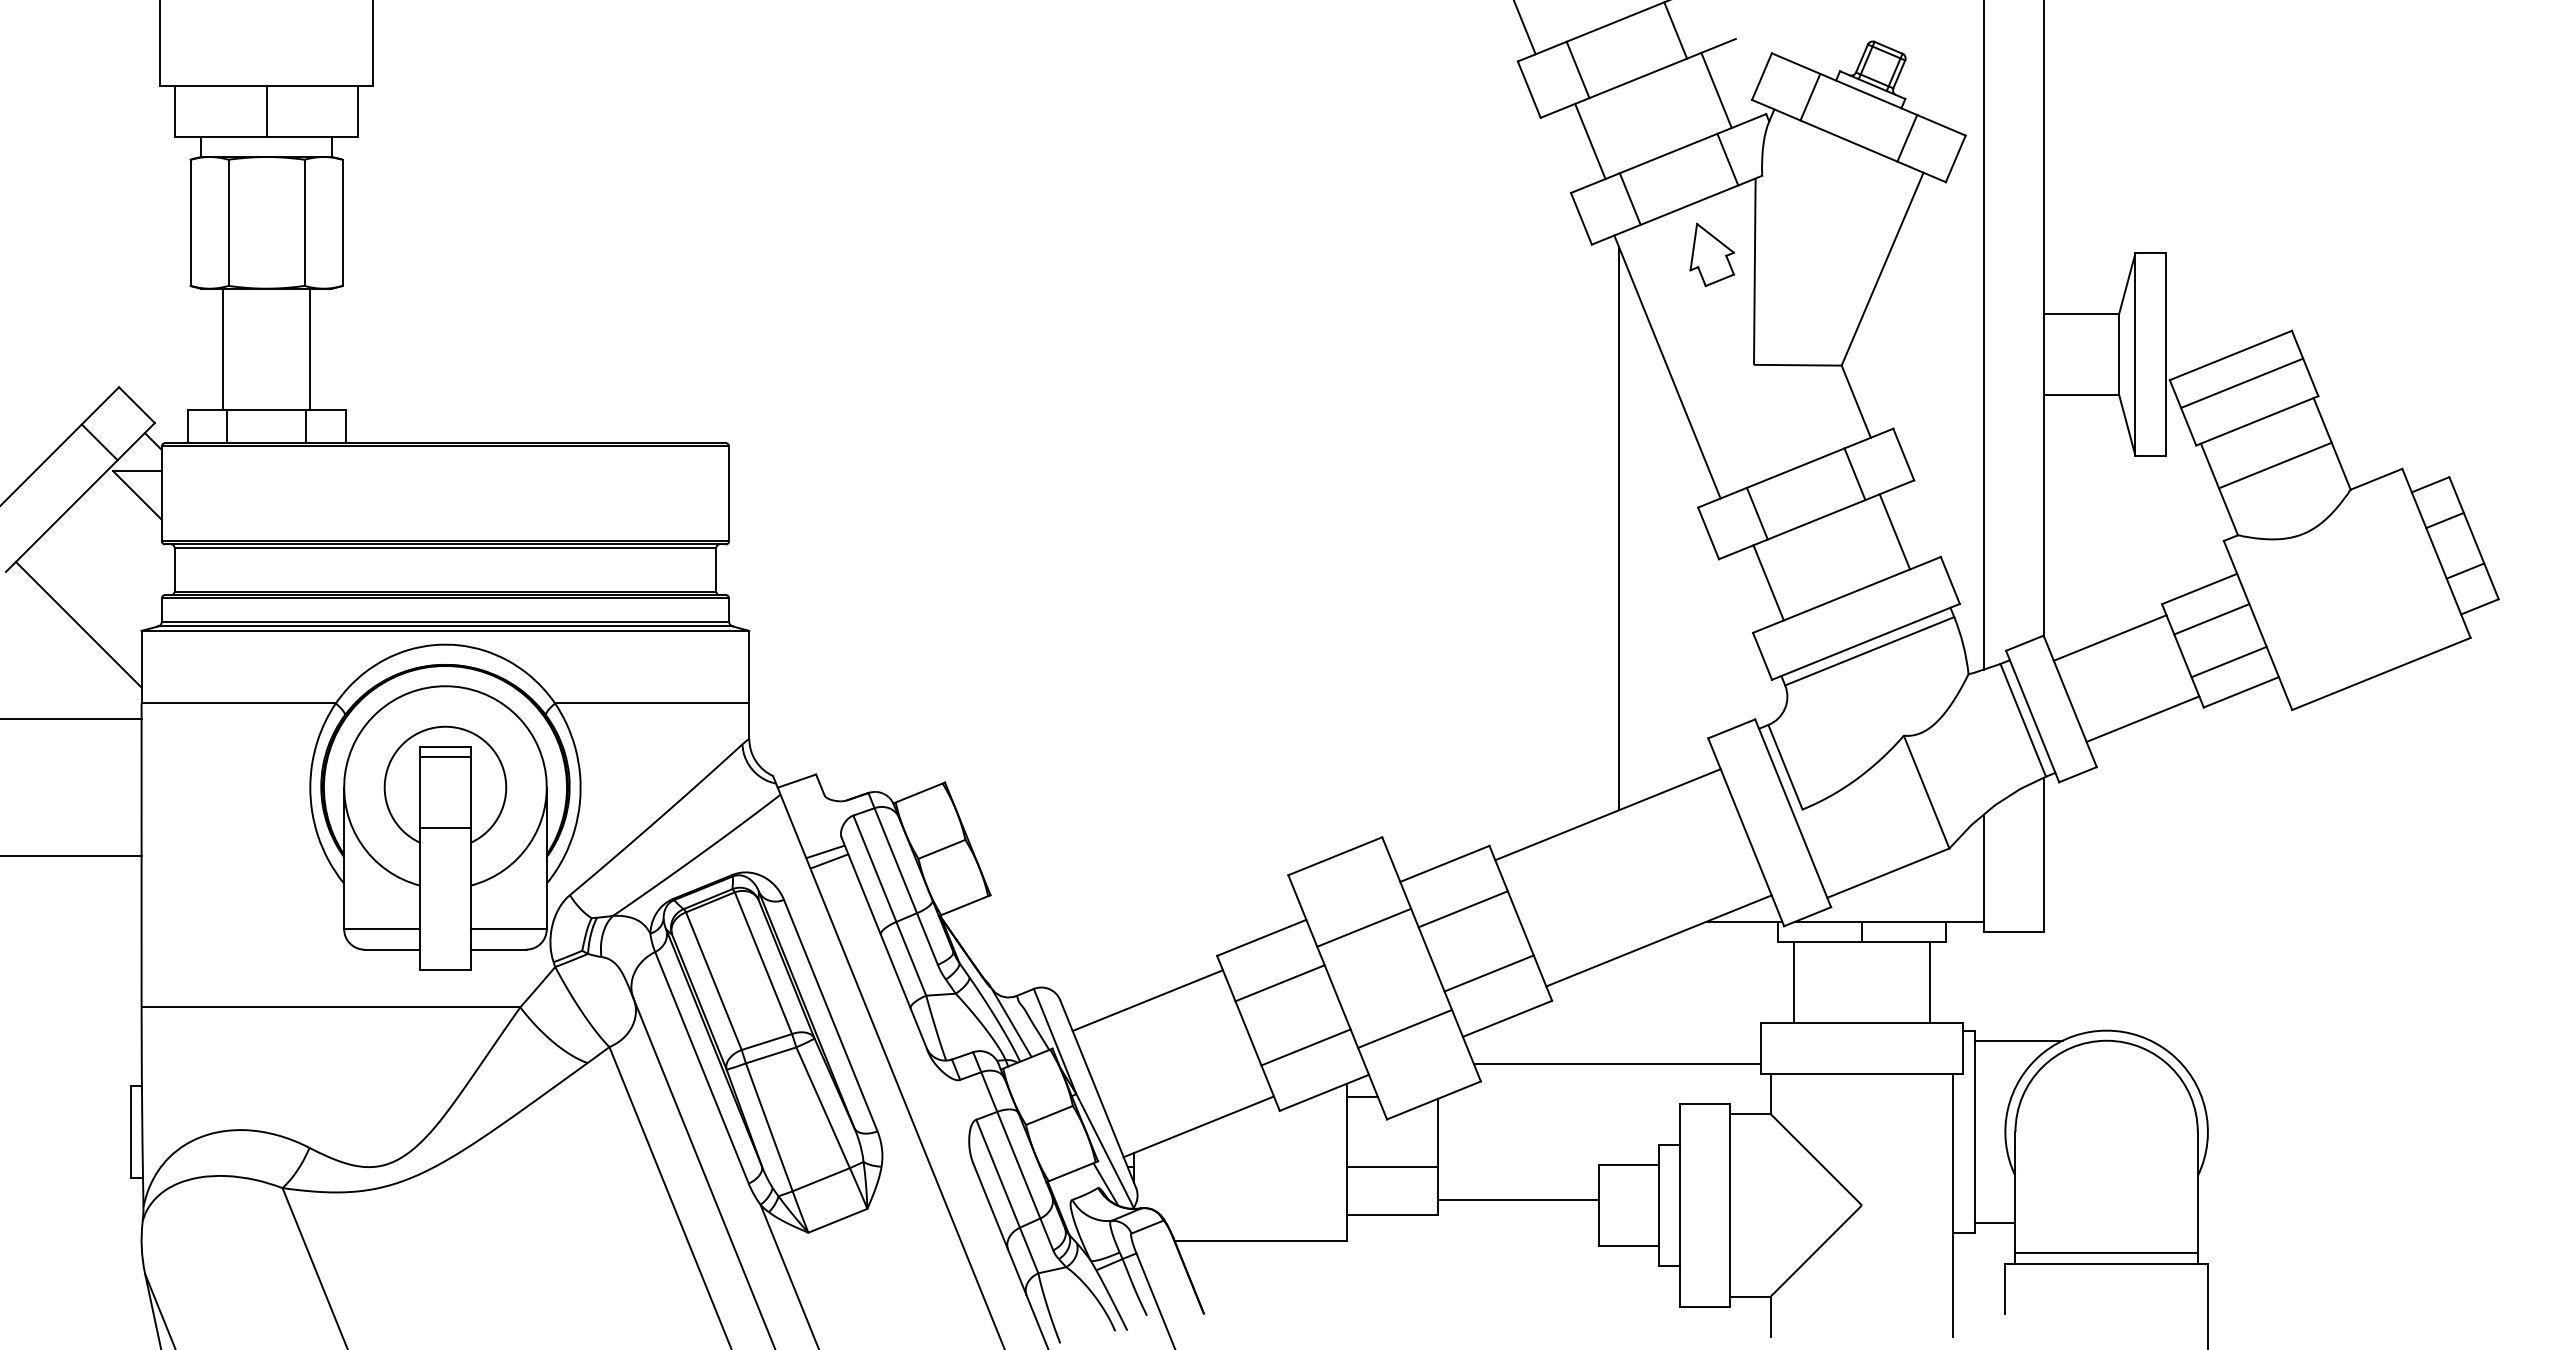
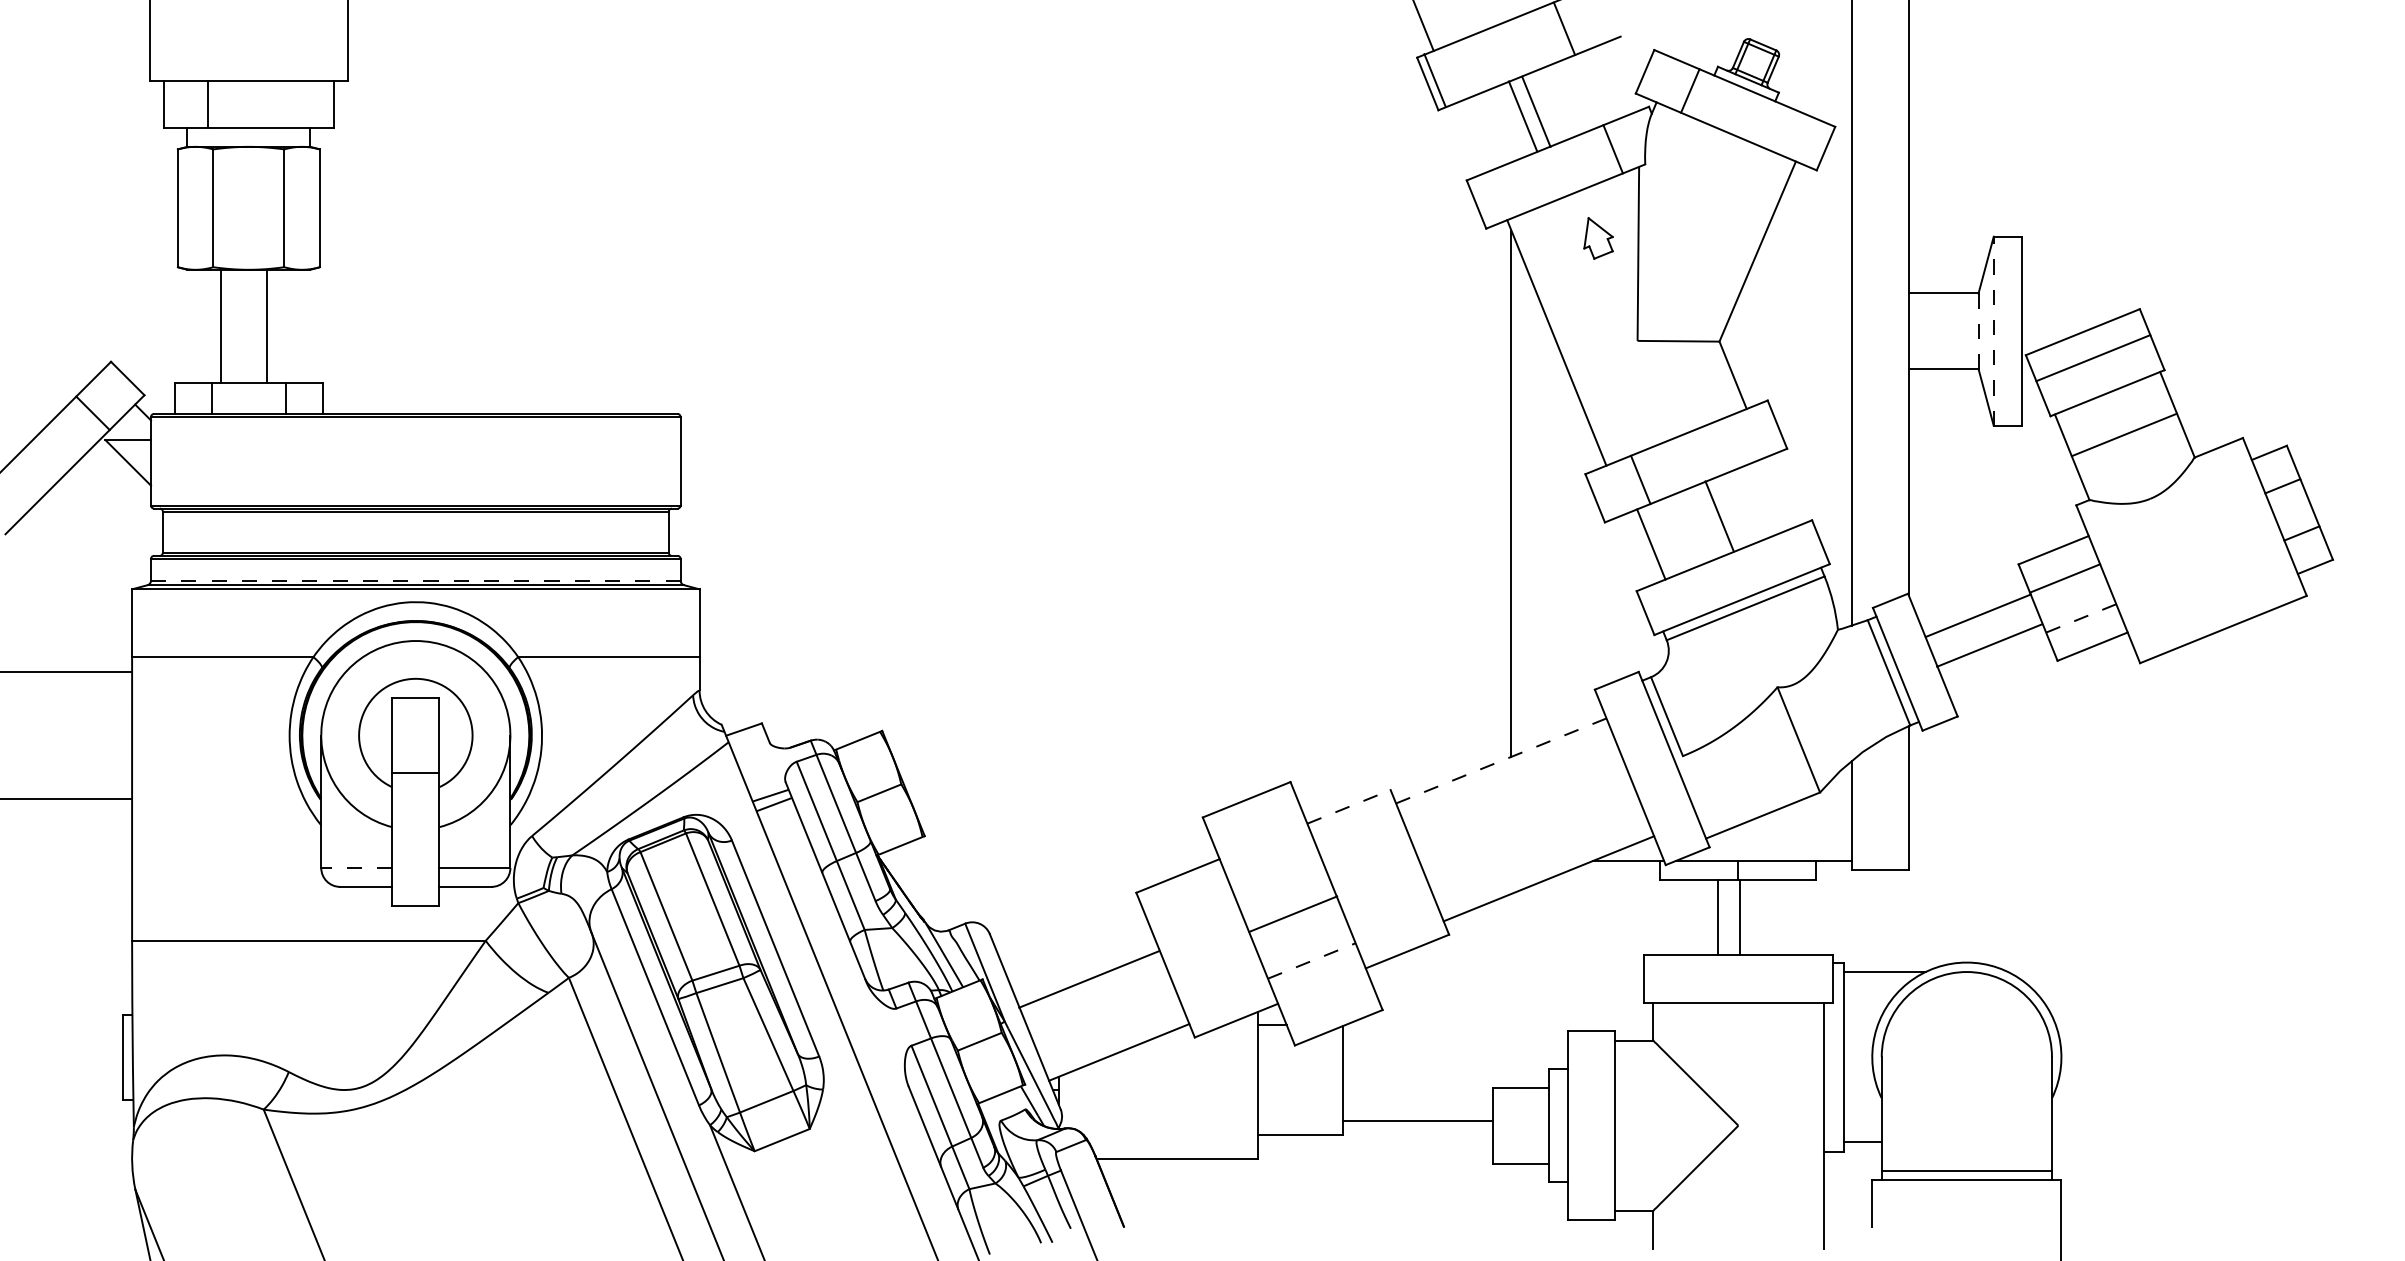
line: (1577, 69) -> (1434, 80), moved
line: (1716, 90) -> (1536, 111), moved
line: (266, 111) -> (207, 104), moved
line: (1907, 138) -> (1780, 129), removed
line: (1590, 141) -> (1523, 116), moved
line: (1629, 198) -> (1521, 185), removed
part: (1711, 255) -> (1597, 238), size x0.7
line: (222, 349) -> (266, 326), moved
line: (310, 349) -> (220, 326), moved
line: (2119, 354) -> (1978, 331), solid -> dashed
line: (2135, 354) -> (1993, 331), solid -> dashed
line: (1854, 474) -> (1731, 443), removed
line: (1894, 531) -> (1719, 516), moved
line: (445, 621) -> (415, 580), solid -> dashed
line: (78, 624) -> (73, 583), removed
line: (2109, 637) -> (1989, 644), moved
line: (2229, 662) -> (2081, 618), solid -> dashed
line: (2142, 718) -> (1977, 615), moved
line: (445, 757) -> (415, 707), removed
line: (1608, 814) -> (1501, 760), solid -> dashed
line: (1445, 863) -> (1349, 806), solid -> dashed
line: (1462, 909) -> (1365, 849), removed
line: (1364, 927) -> (1293, 913), moved
line: (382, 929) -> (357, 868), solid -> dashed
line: (1488, 973) -> (1389, 909), removed
line: (1793, 982) -> (1717, 917), moved
line: (1930, 982) -> (1740, 917), moved
line: (1279, 983) -> (1194, 918), removed
line: (1147, 1000) -> (1089, 979), moved
line: (1405, 1028) -> (1312, 960), solid -> dashed
line: (1305, 1047) -> (1218, 978), removed
line: (1616, 1063) -> (1509, 993), removed
line: (1392, 1166) -> (1300, 1089), removed

